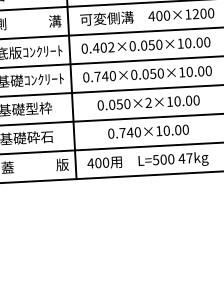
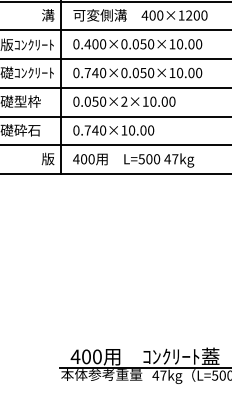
text: (111, 47) -> (103, 44), 0.402×0.050×10.00 -> 0.400×0.050×10.00
text: (148, 102) -> (124, 101), moved
text: (148, 131) -> (113, 130), moved

